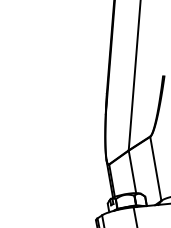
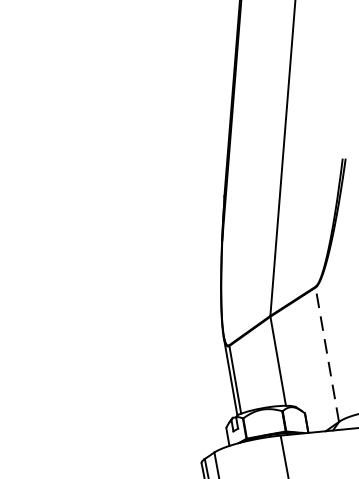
line: (155, 168) -> (326, 354), solid -> dashed

